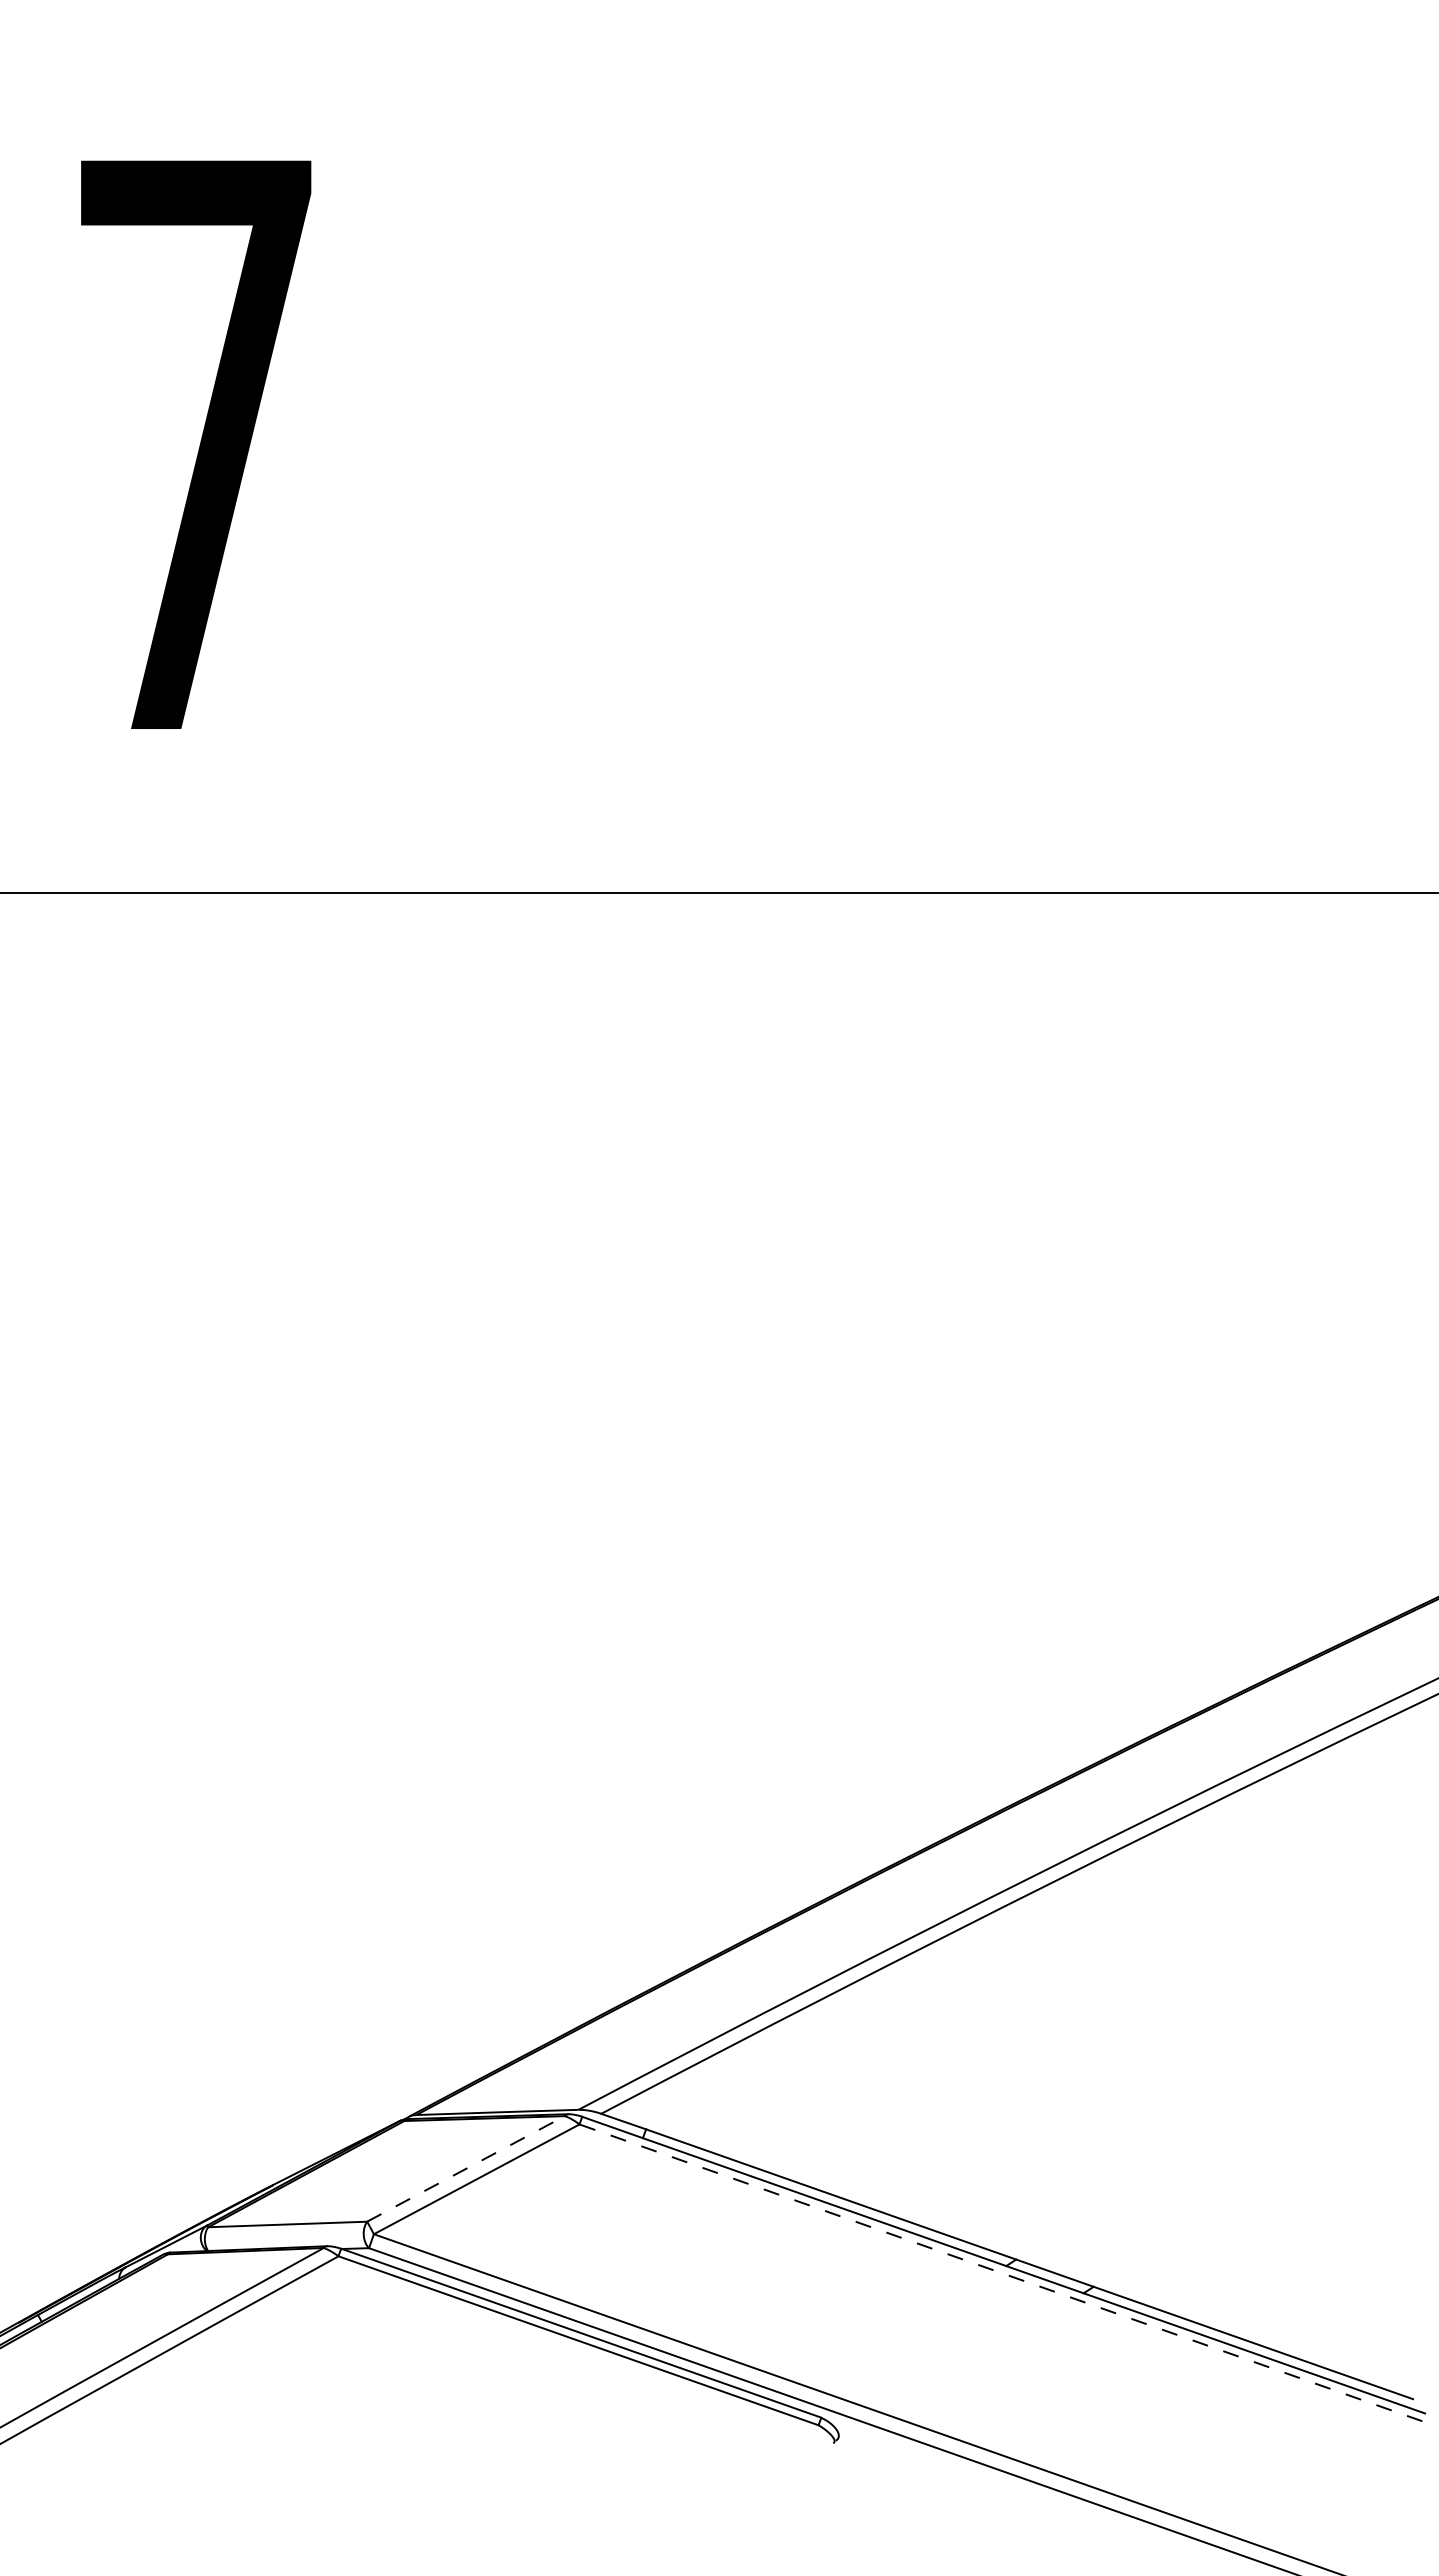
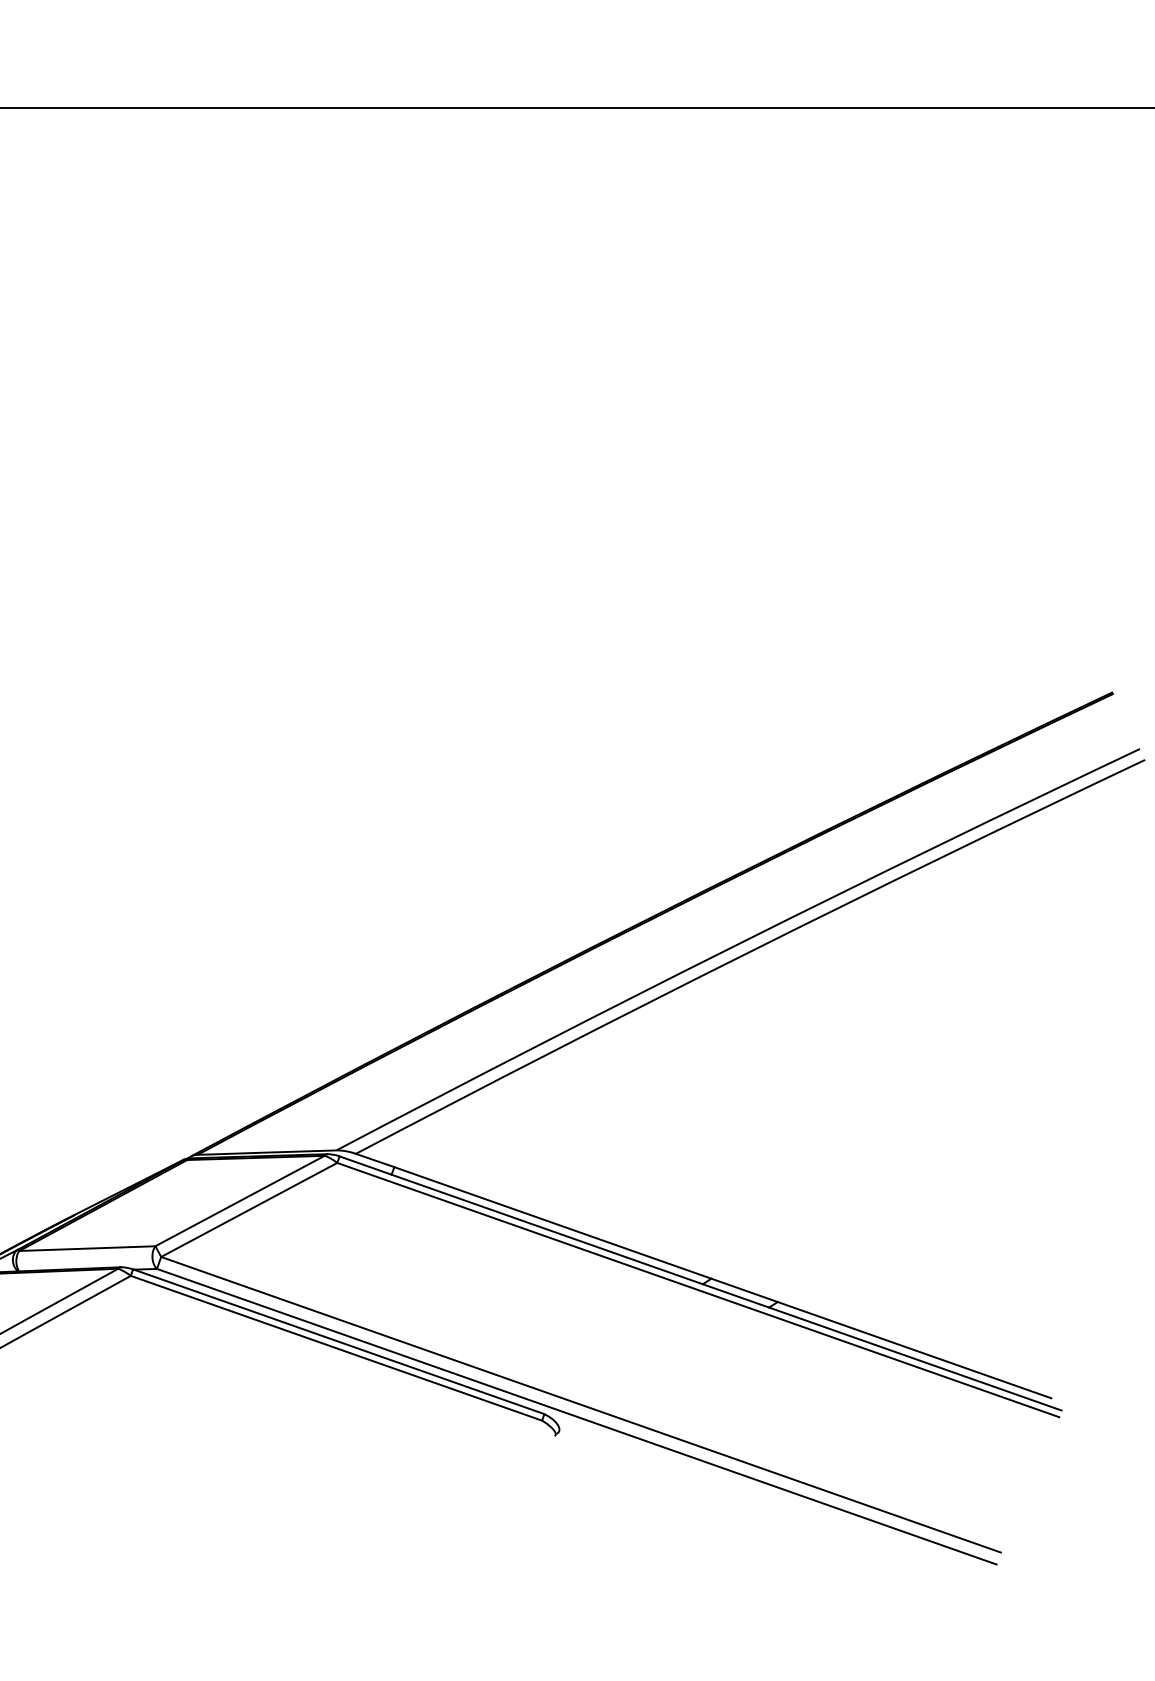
line: (466, 2168) -> (240, 1200), dashed -> solid
line: (1000, 2272) -> (697, 1289), dashed -> solid

